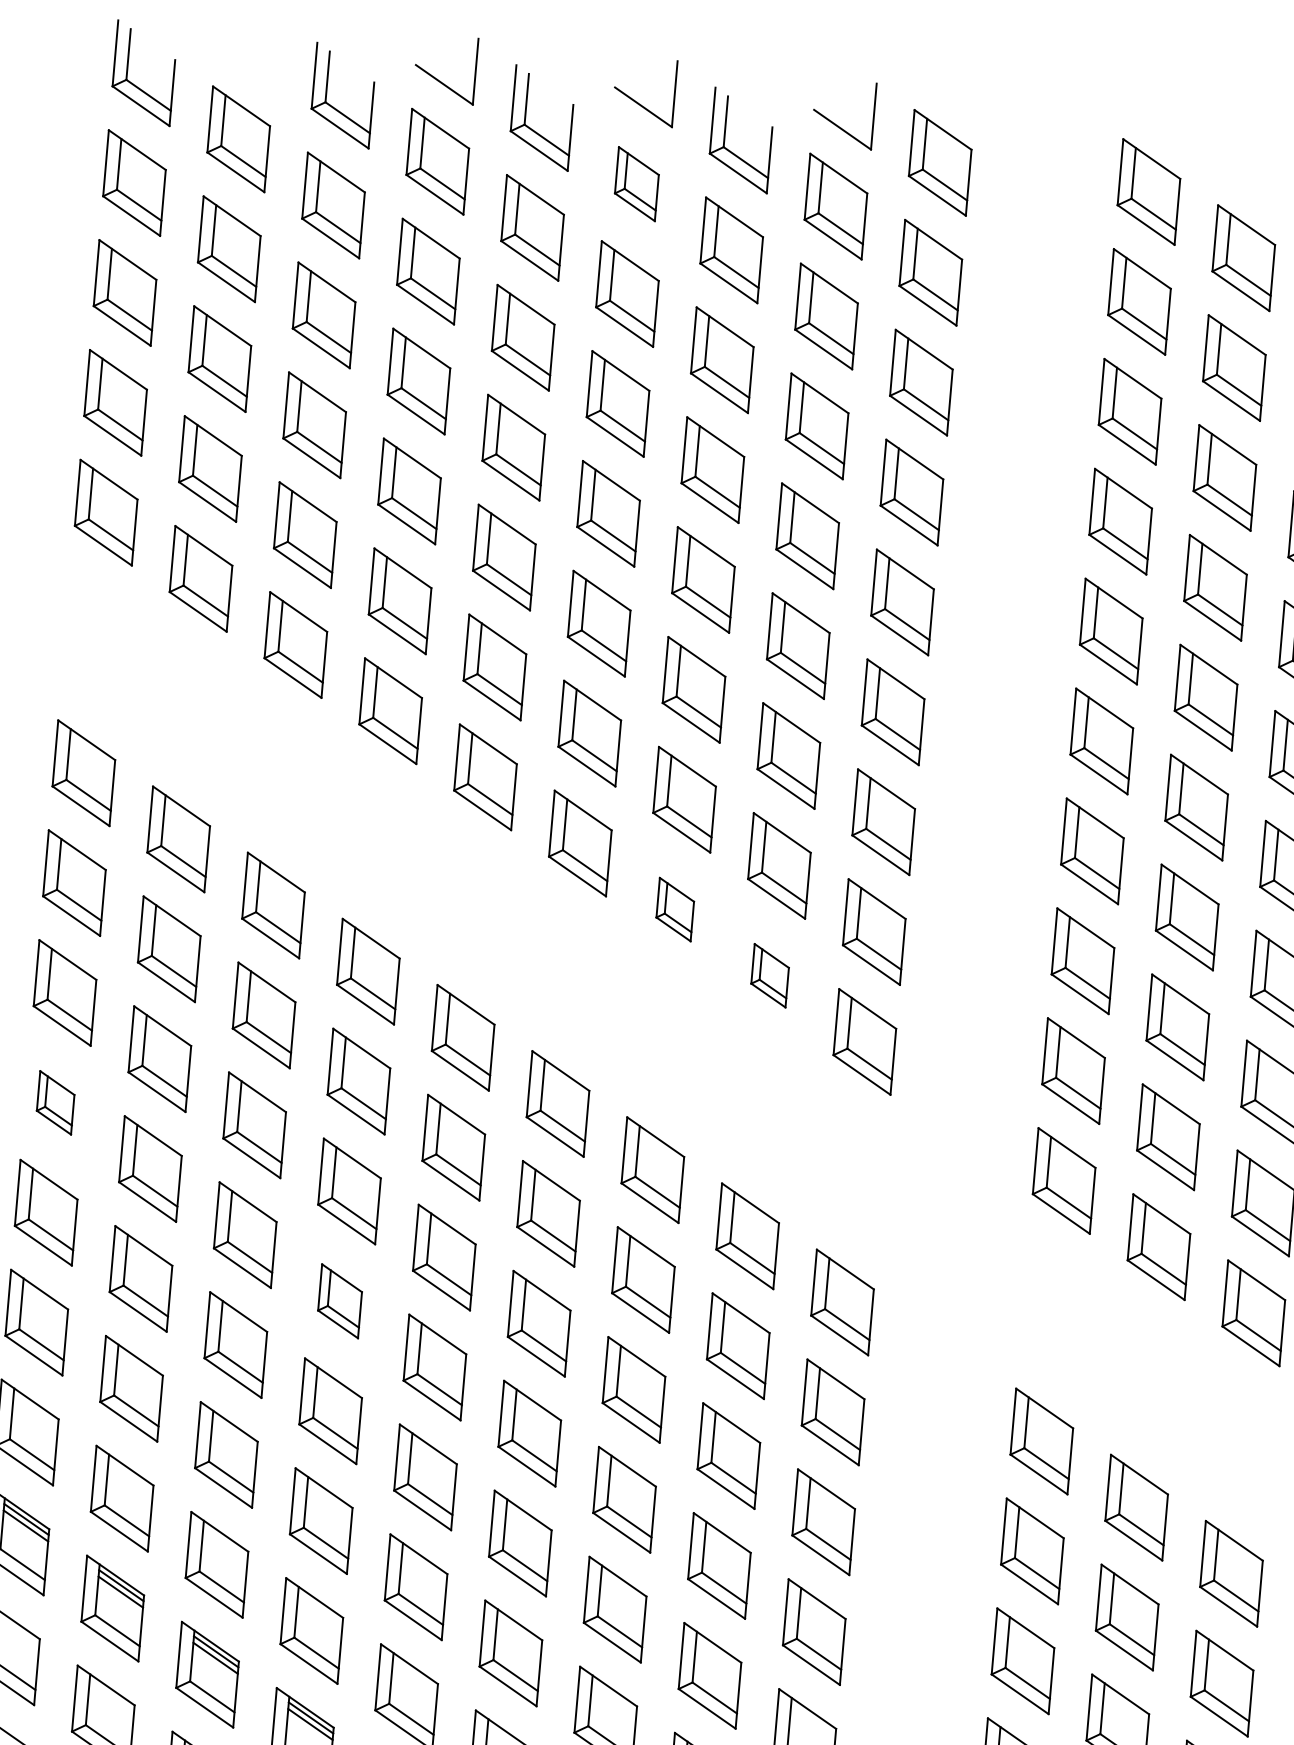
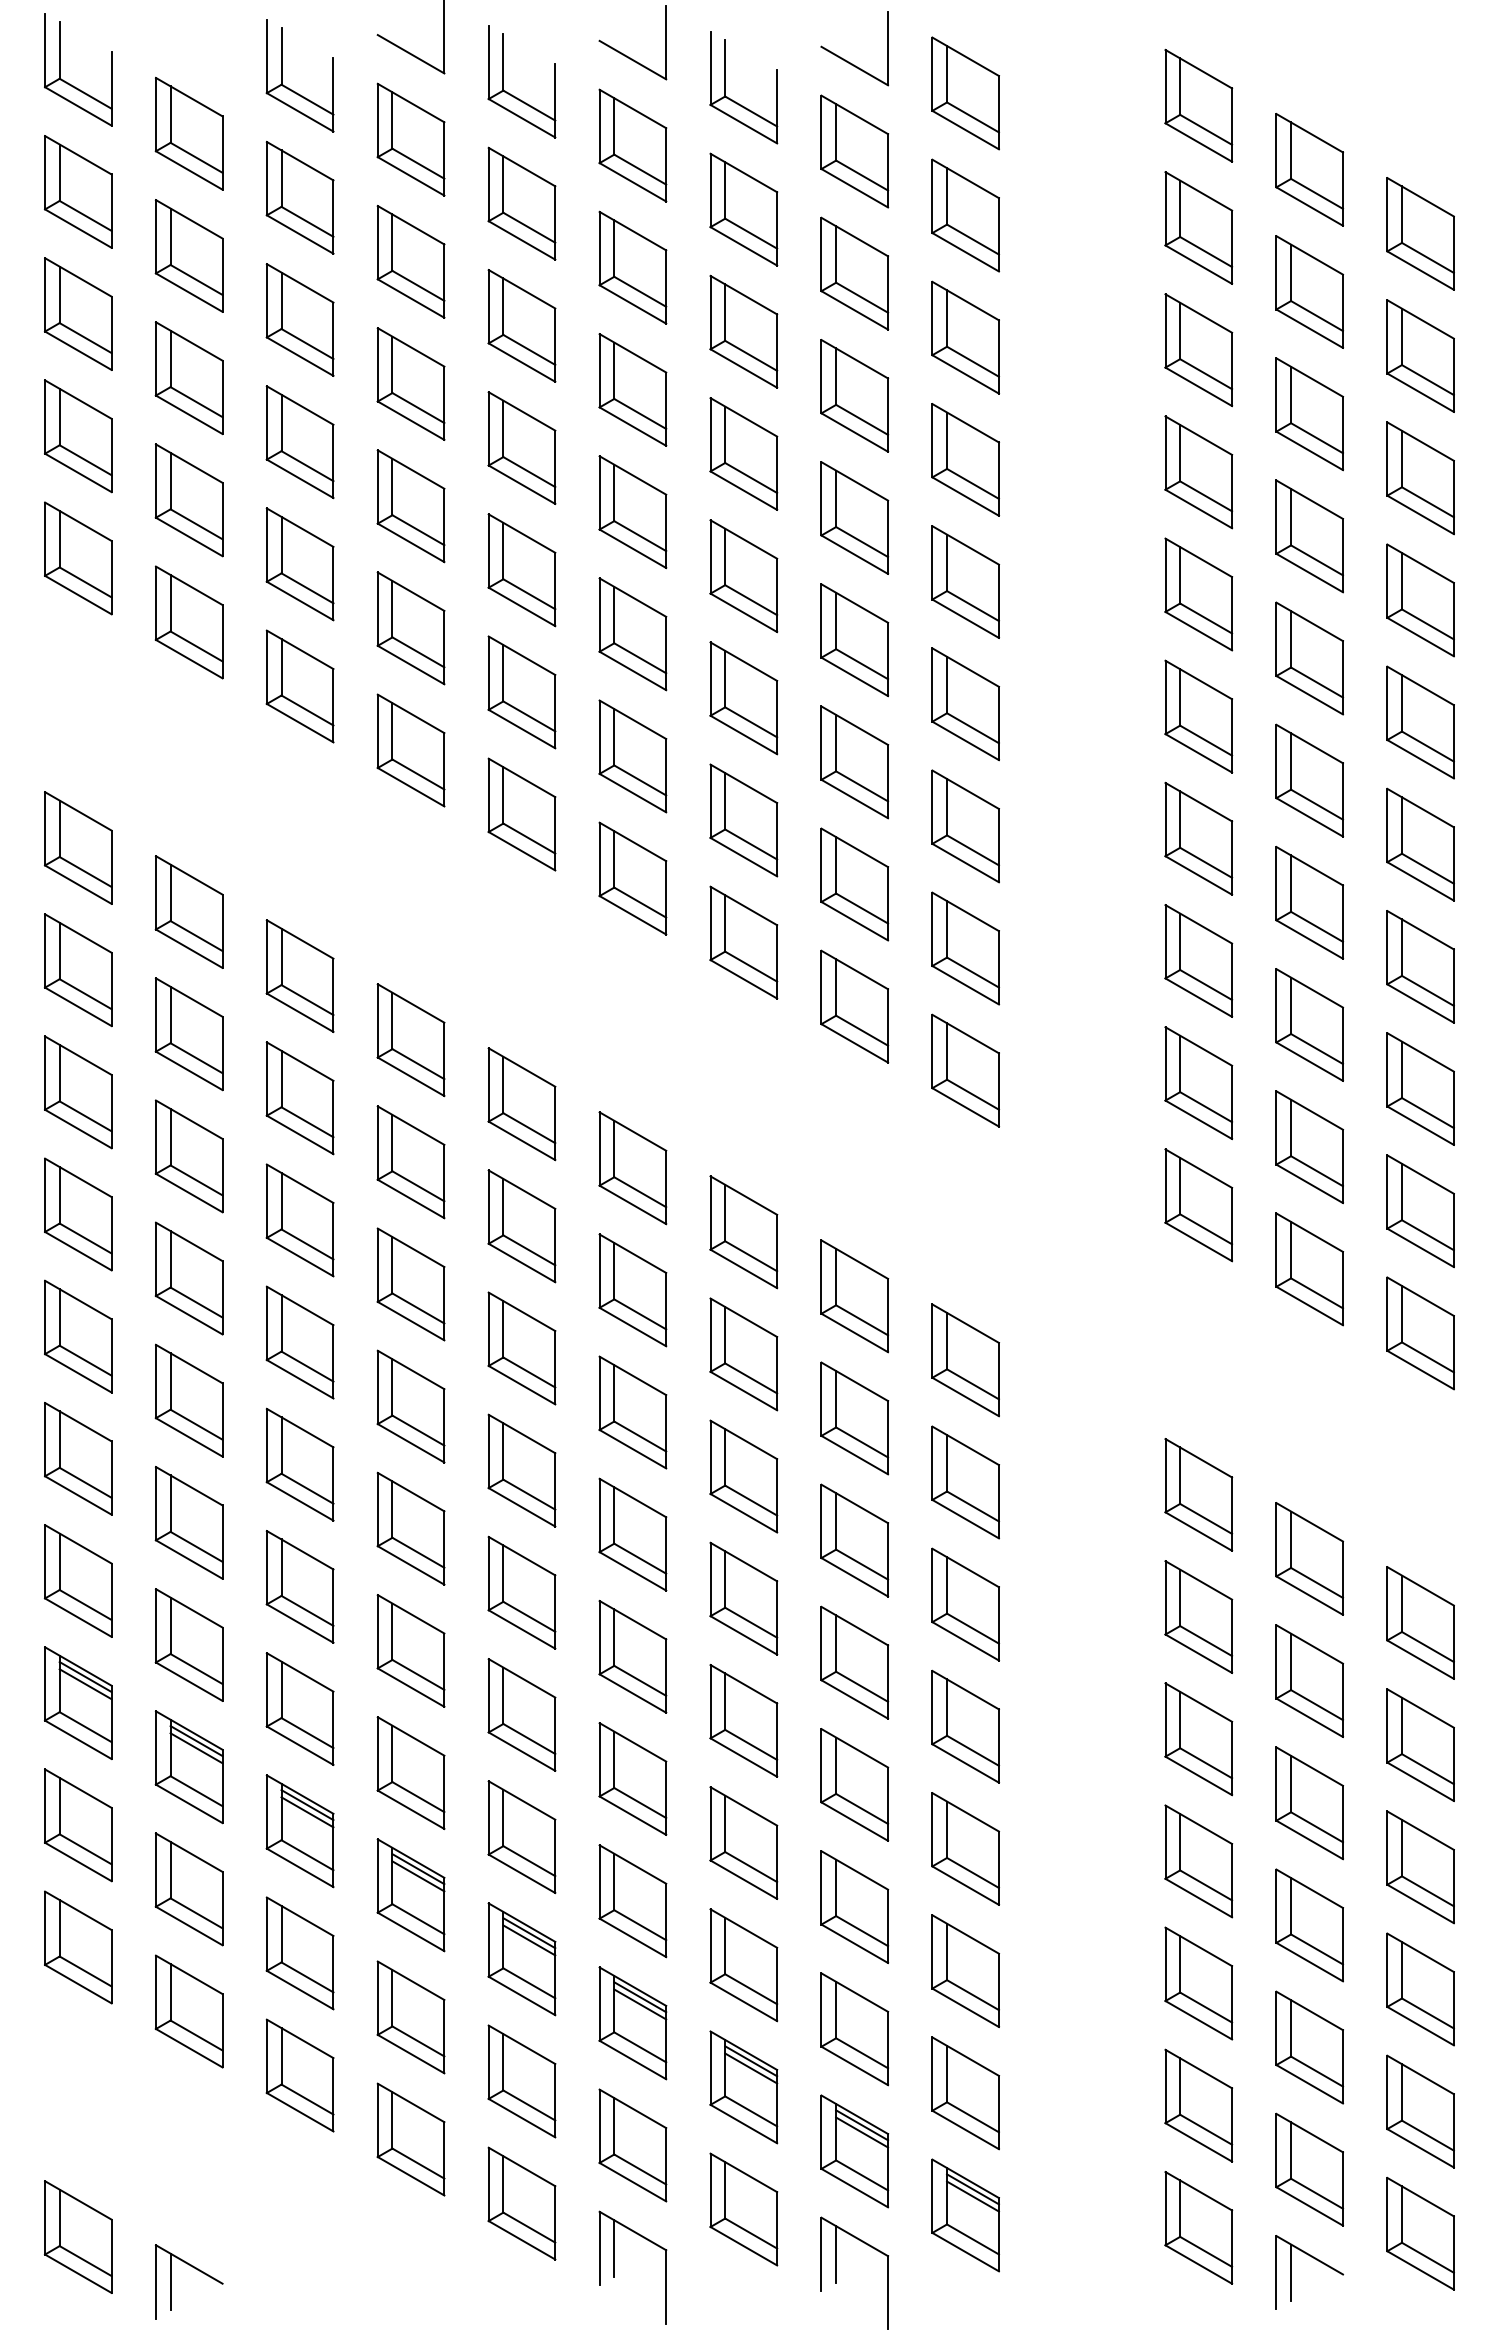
part: (636, 184) -> (632, 145), size x1.43
part: (674, 909) -> (743, 942), size x1.67
part: (769, 975) -> (854, 1006), size x1.67
part: (55, 1102) -> (78, 1214), size x1.67
part: (339, 1301) -> (410, 1406), size x1.43

